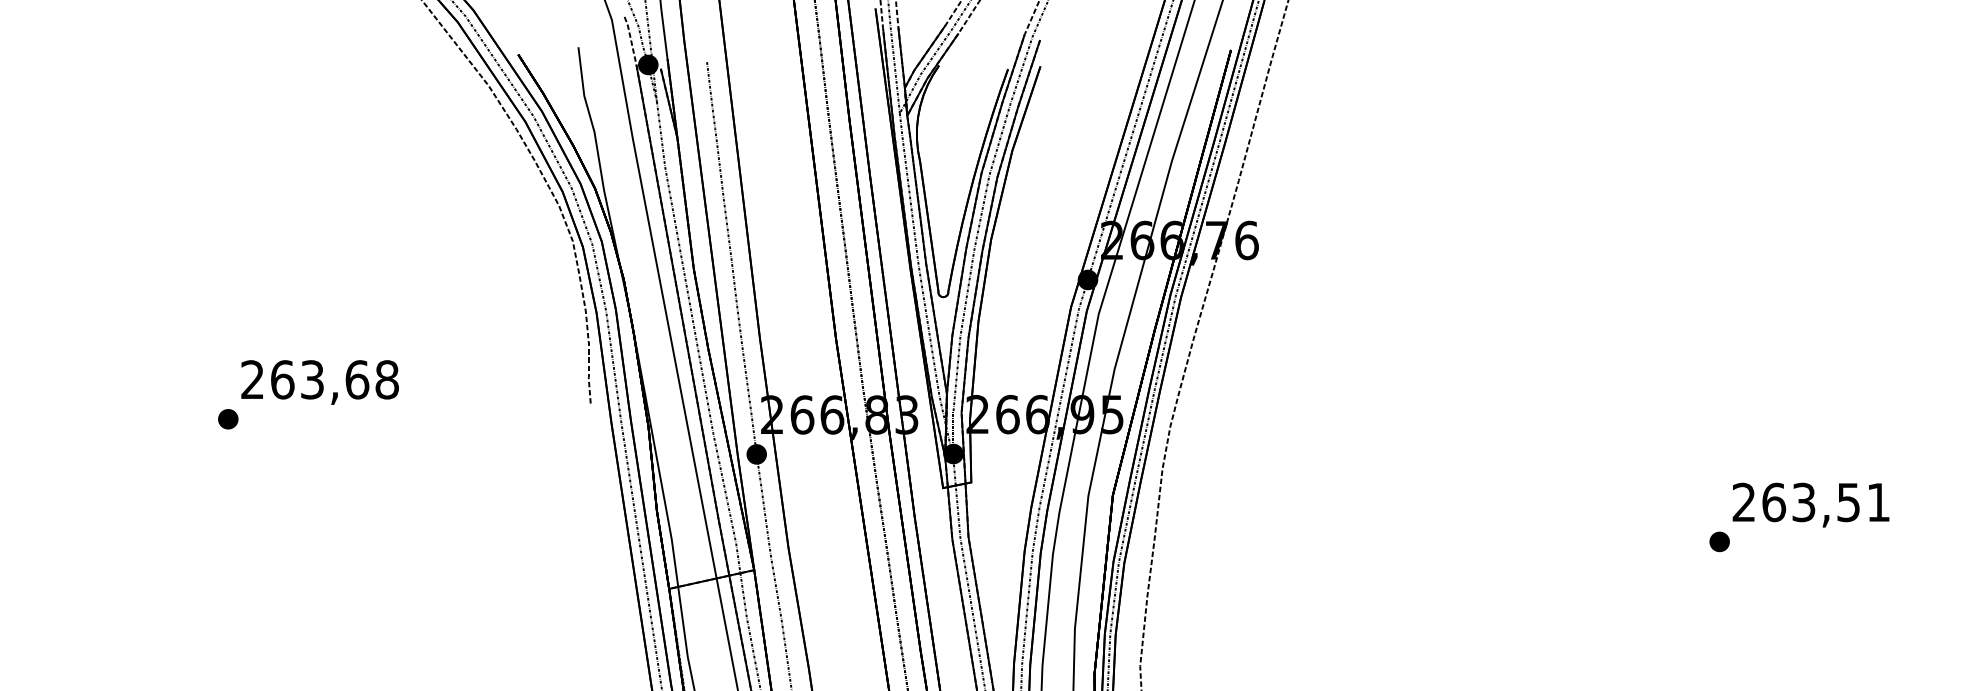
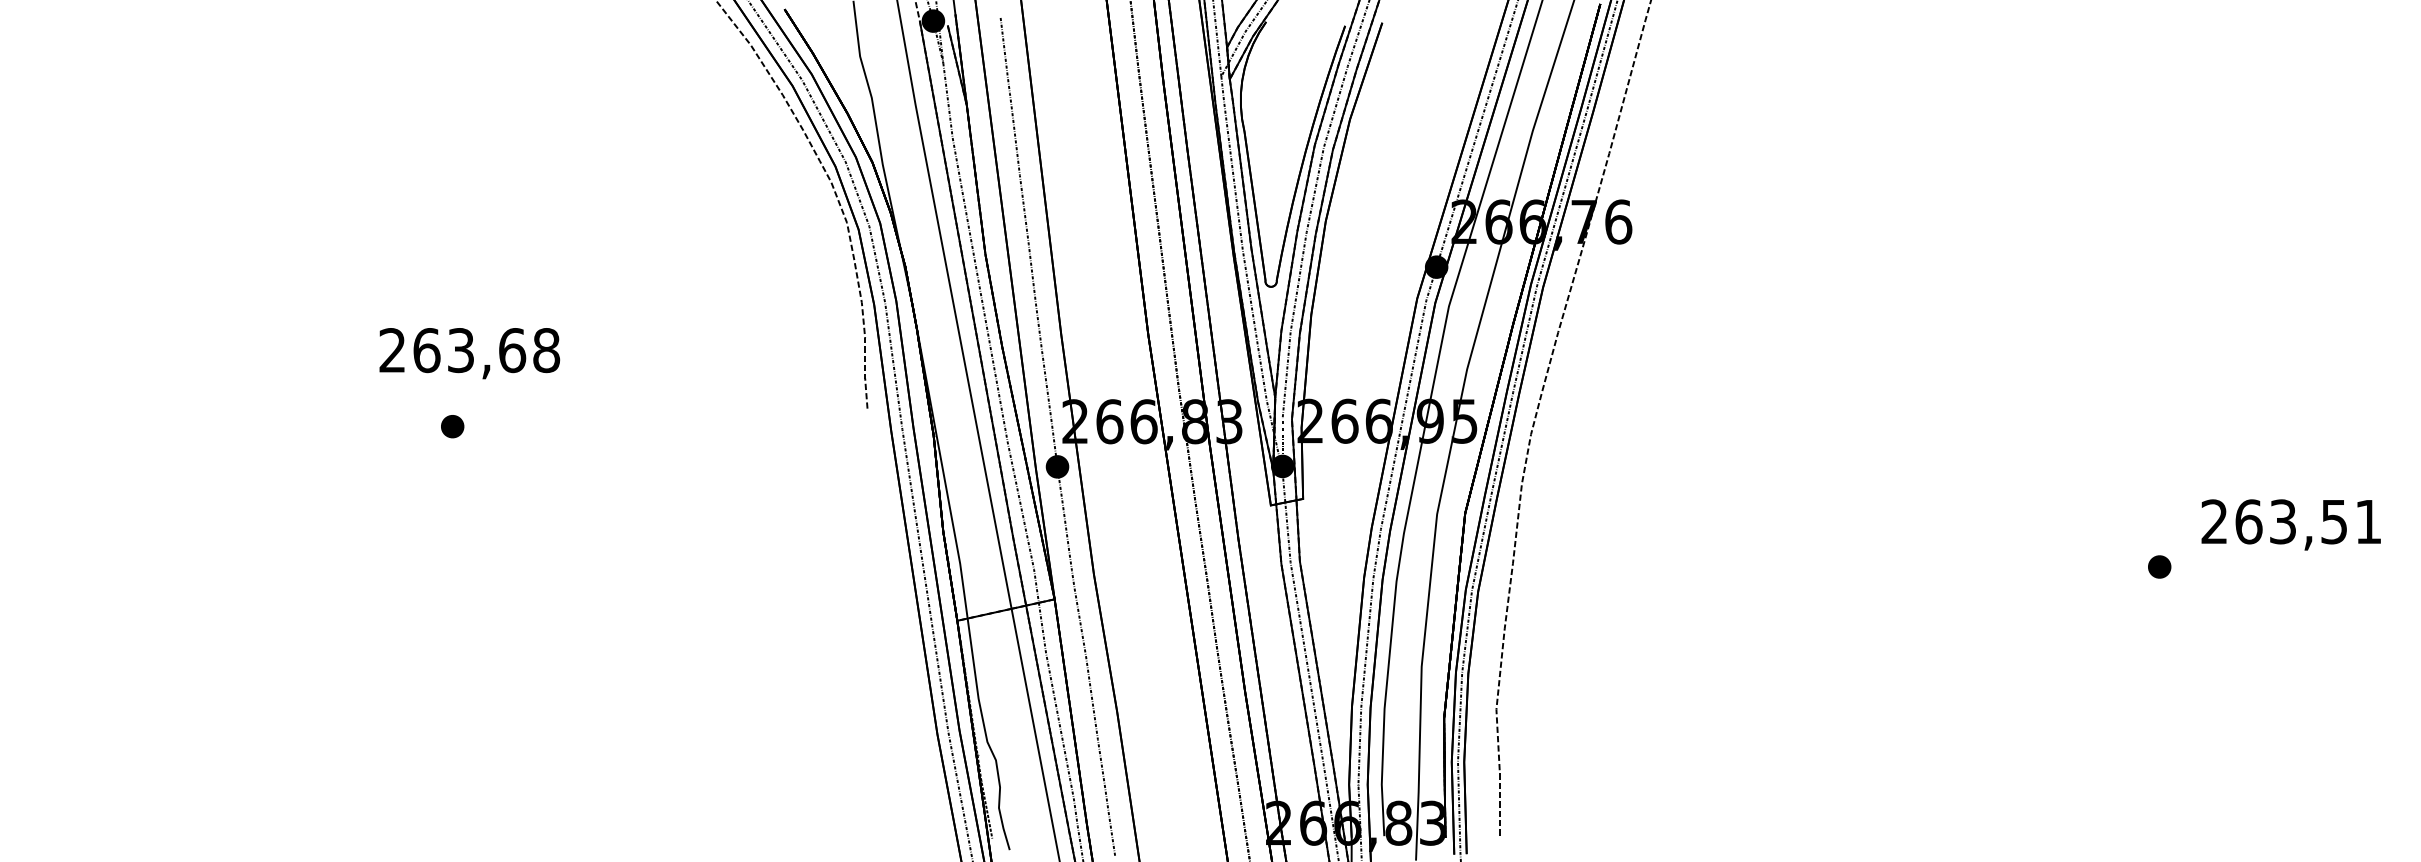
text: (319, 382) -> (469, 353), moved
text: (1810, 504) -> (2290, 524), moved

